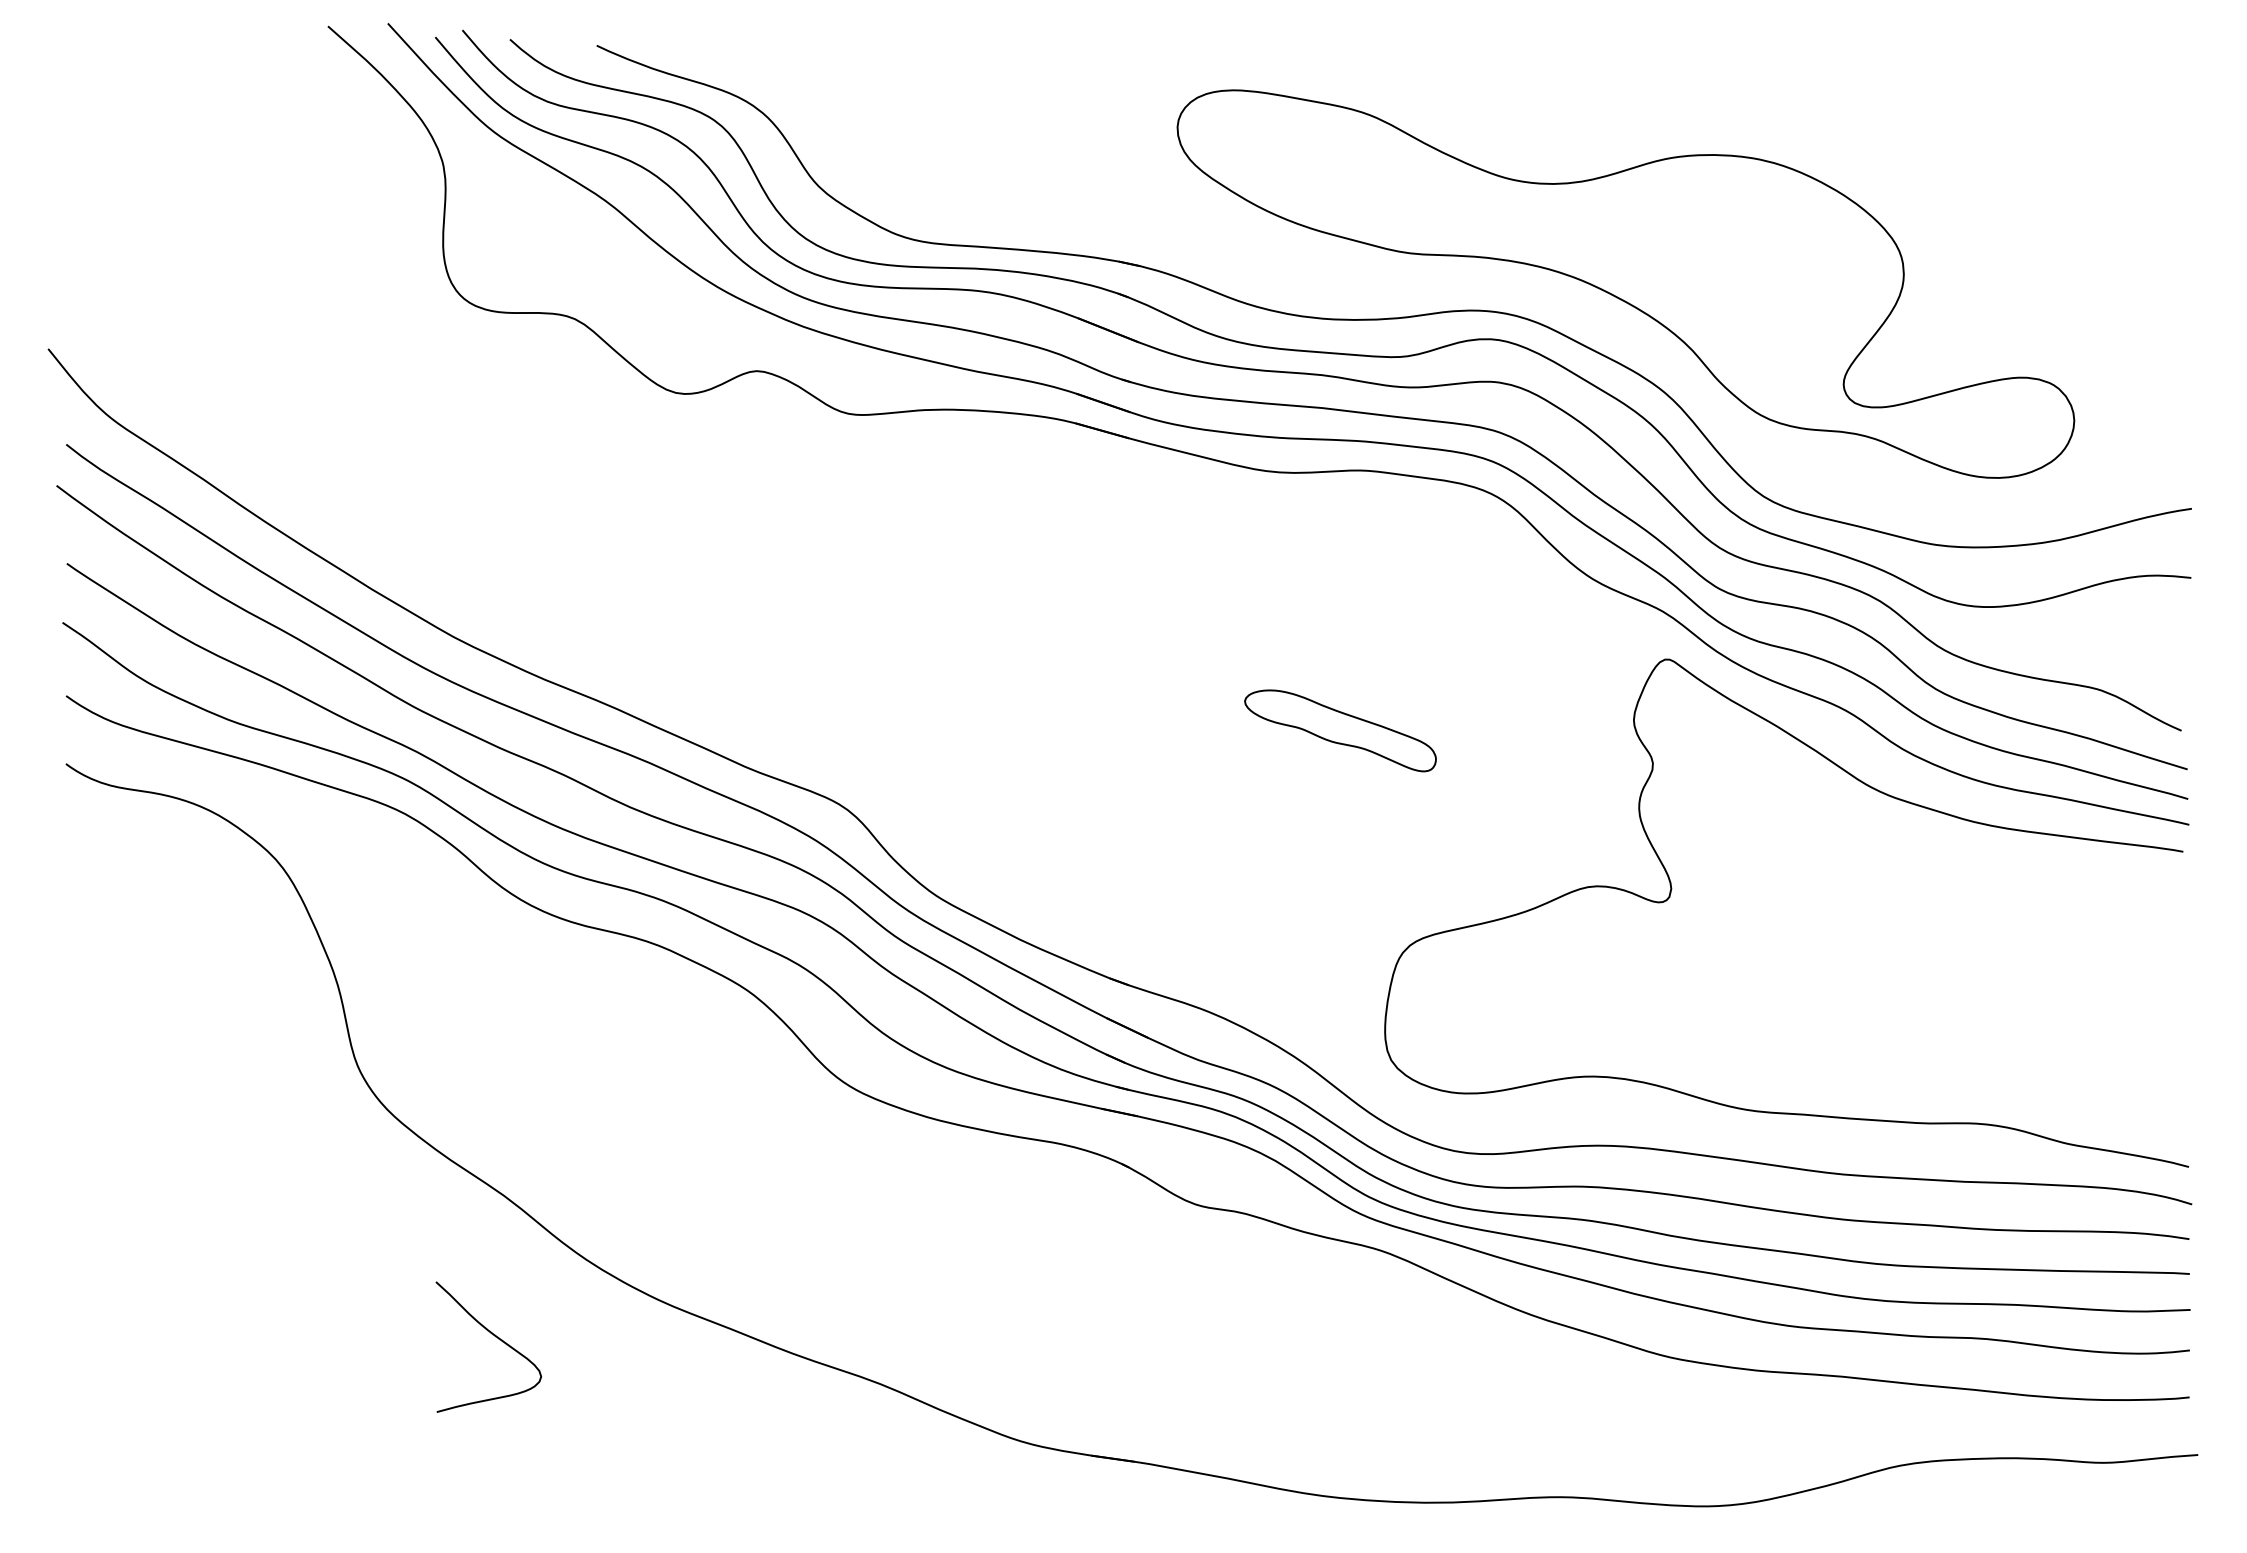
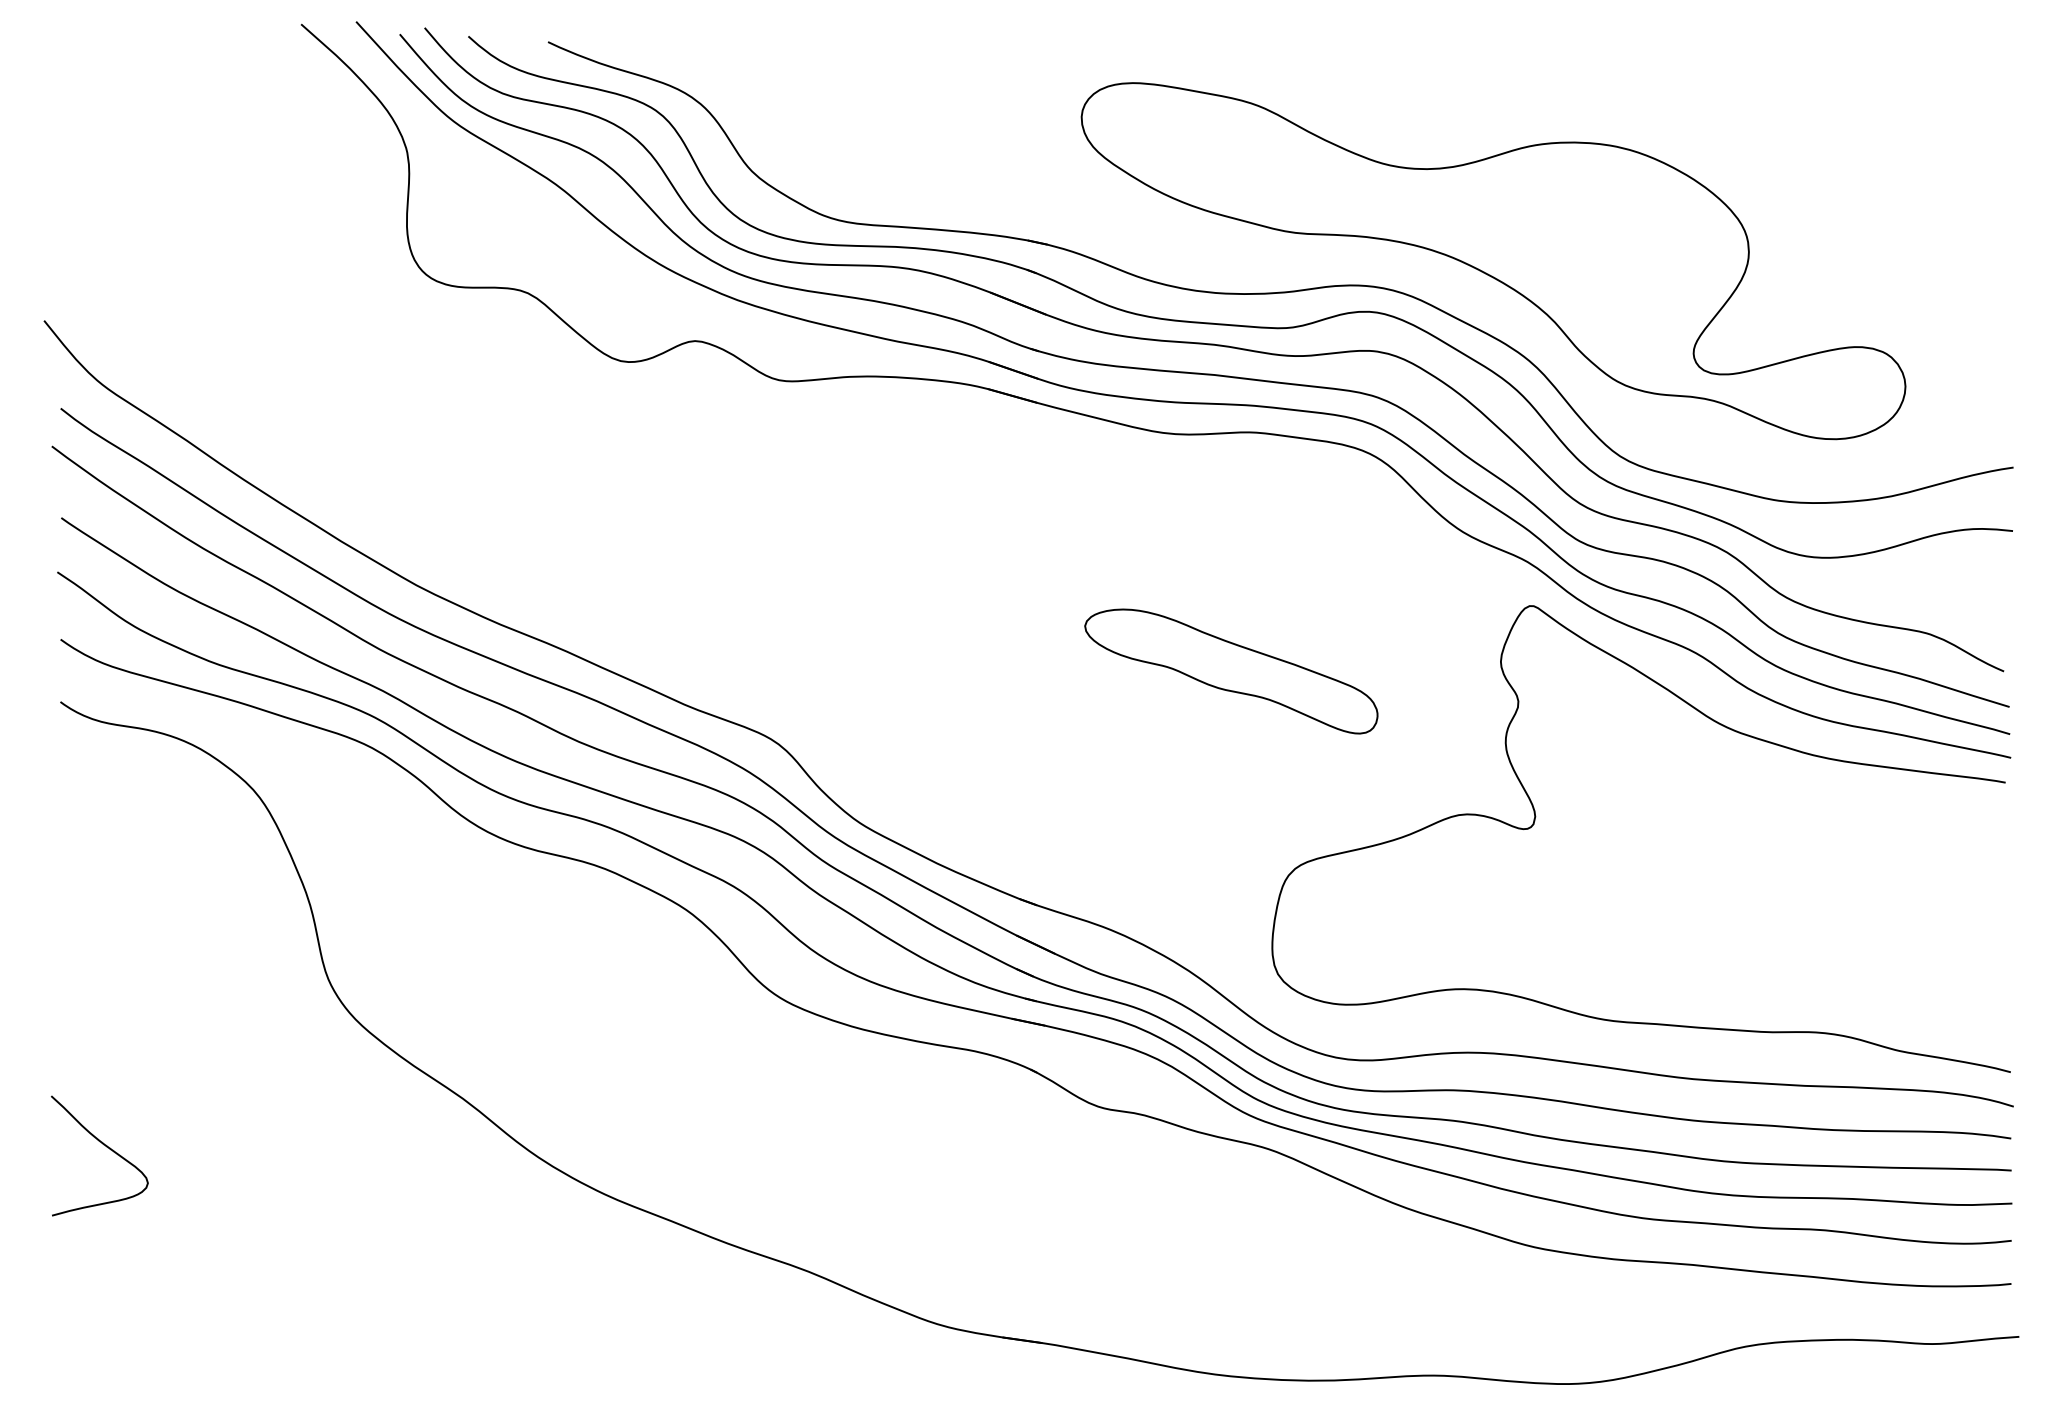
part: (1340, 730) -> (1231, 671), size x1.67
curve: (495, 1337) -> (105, 1147), moved

